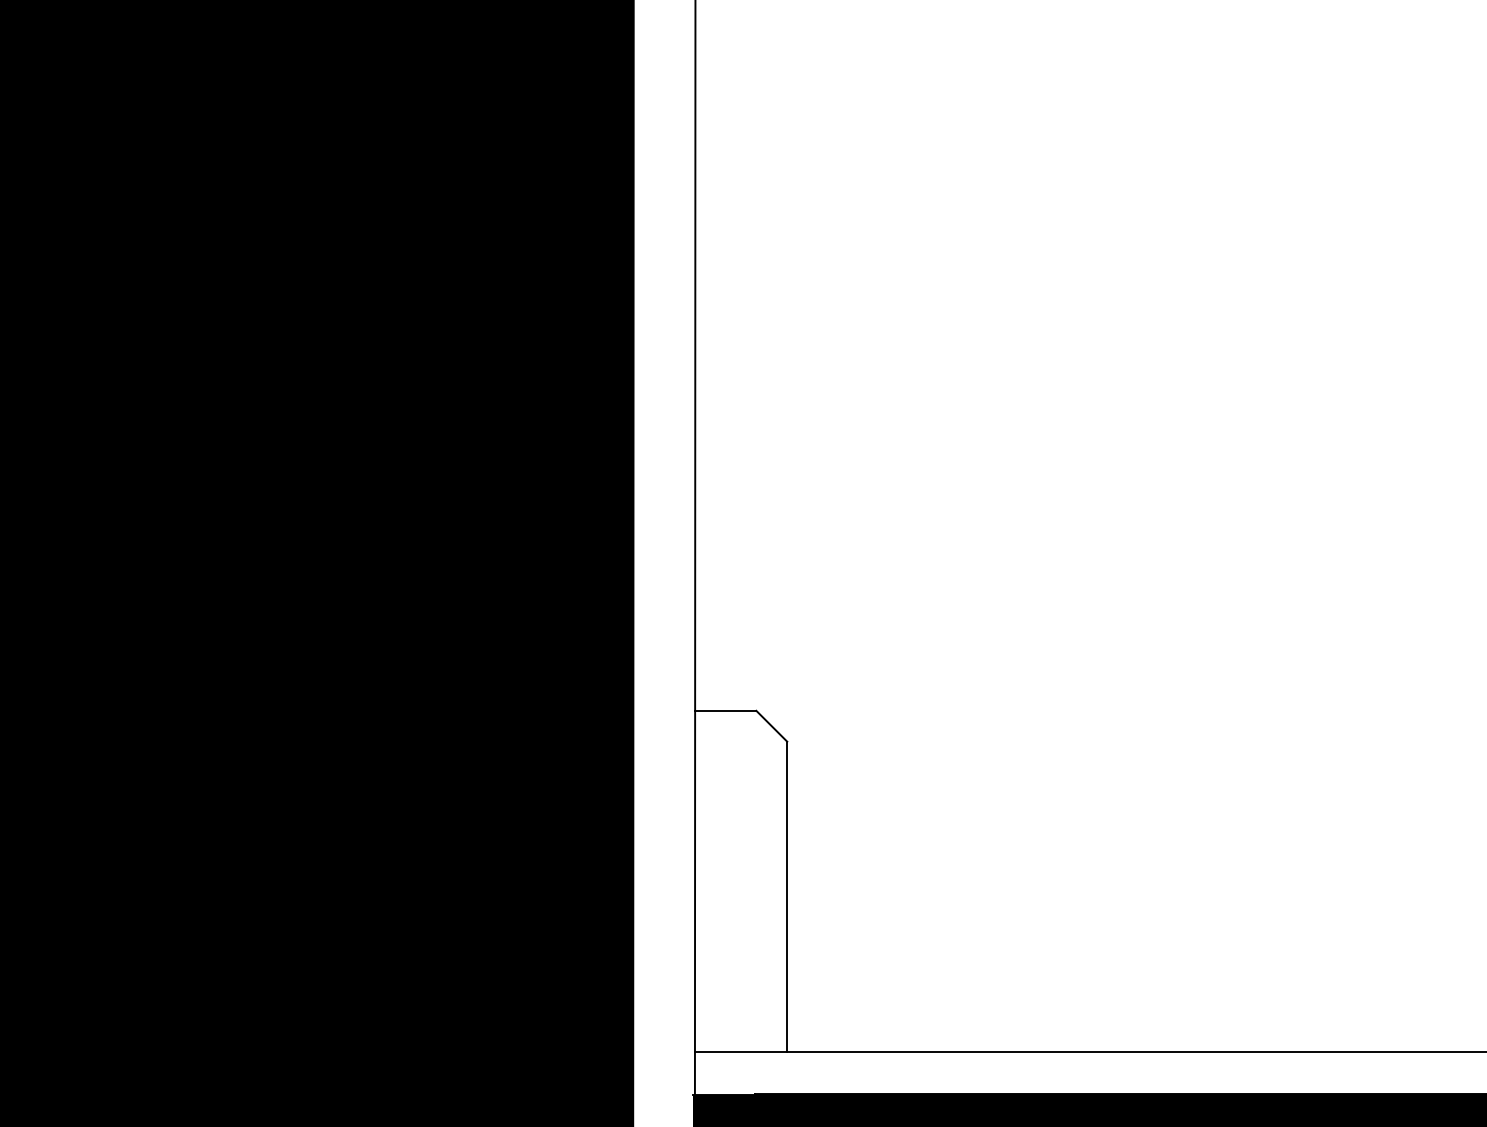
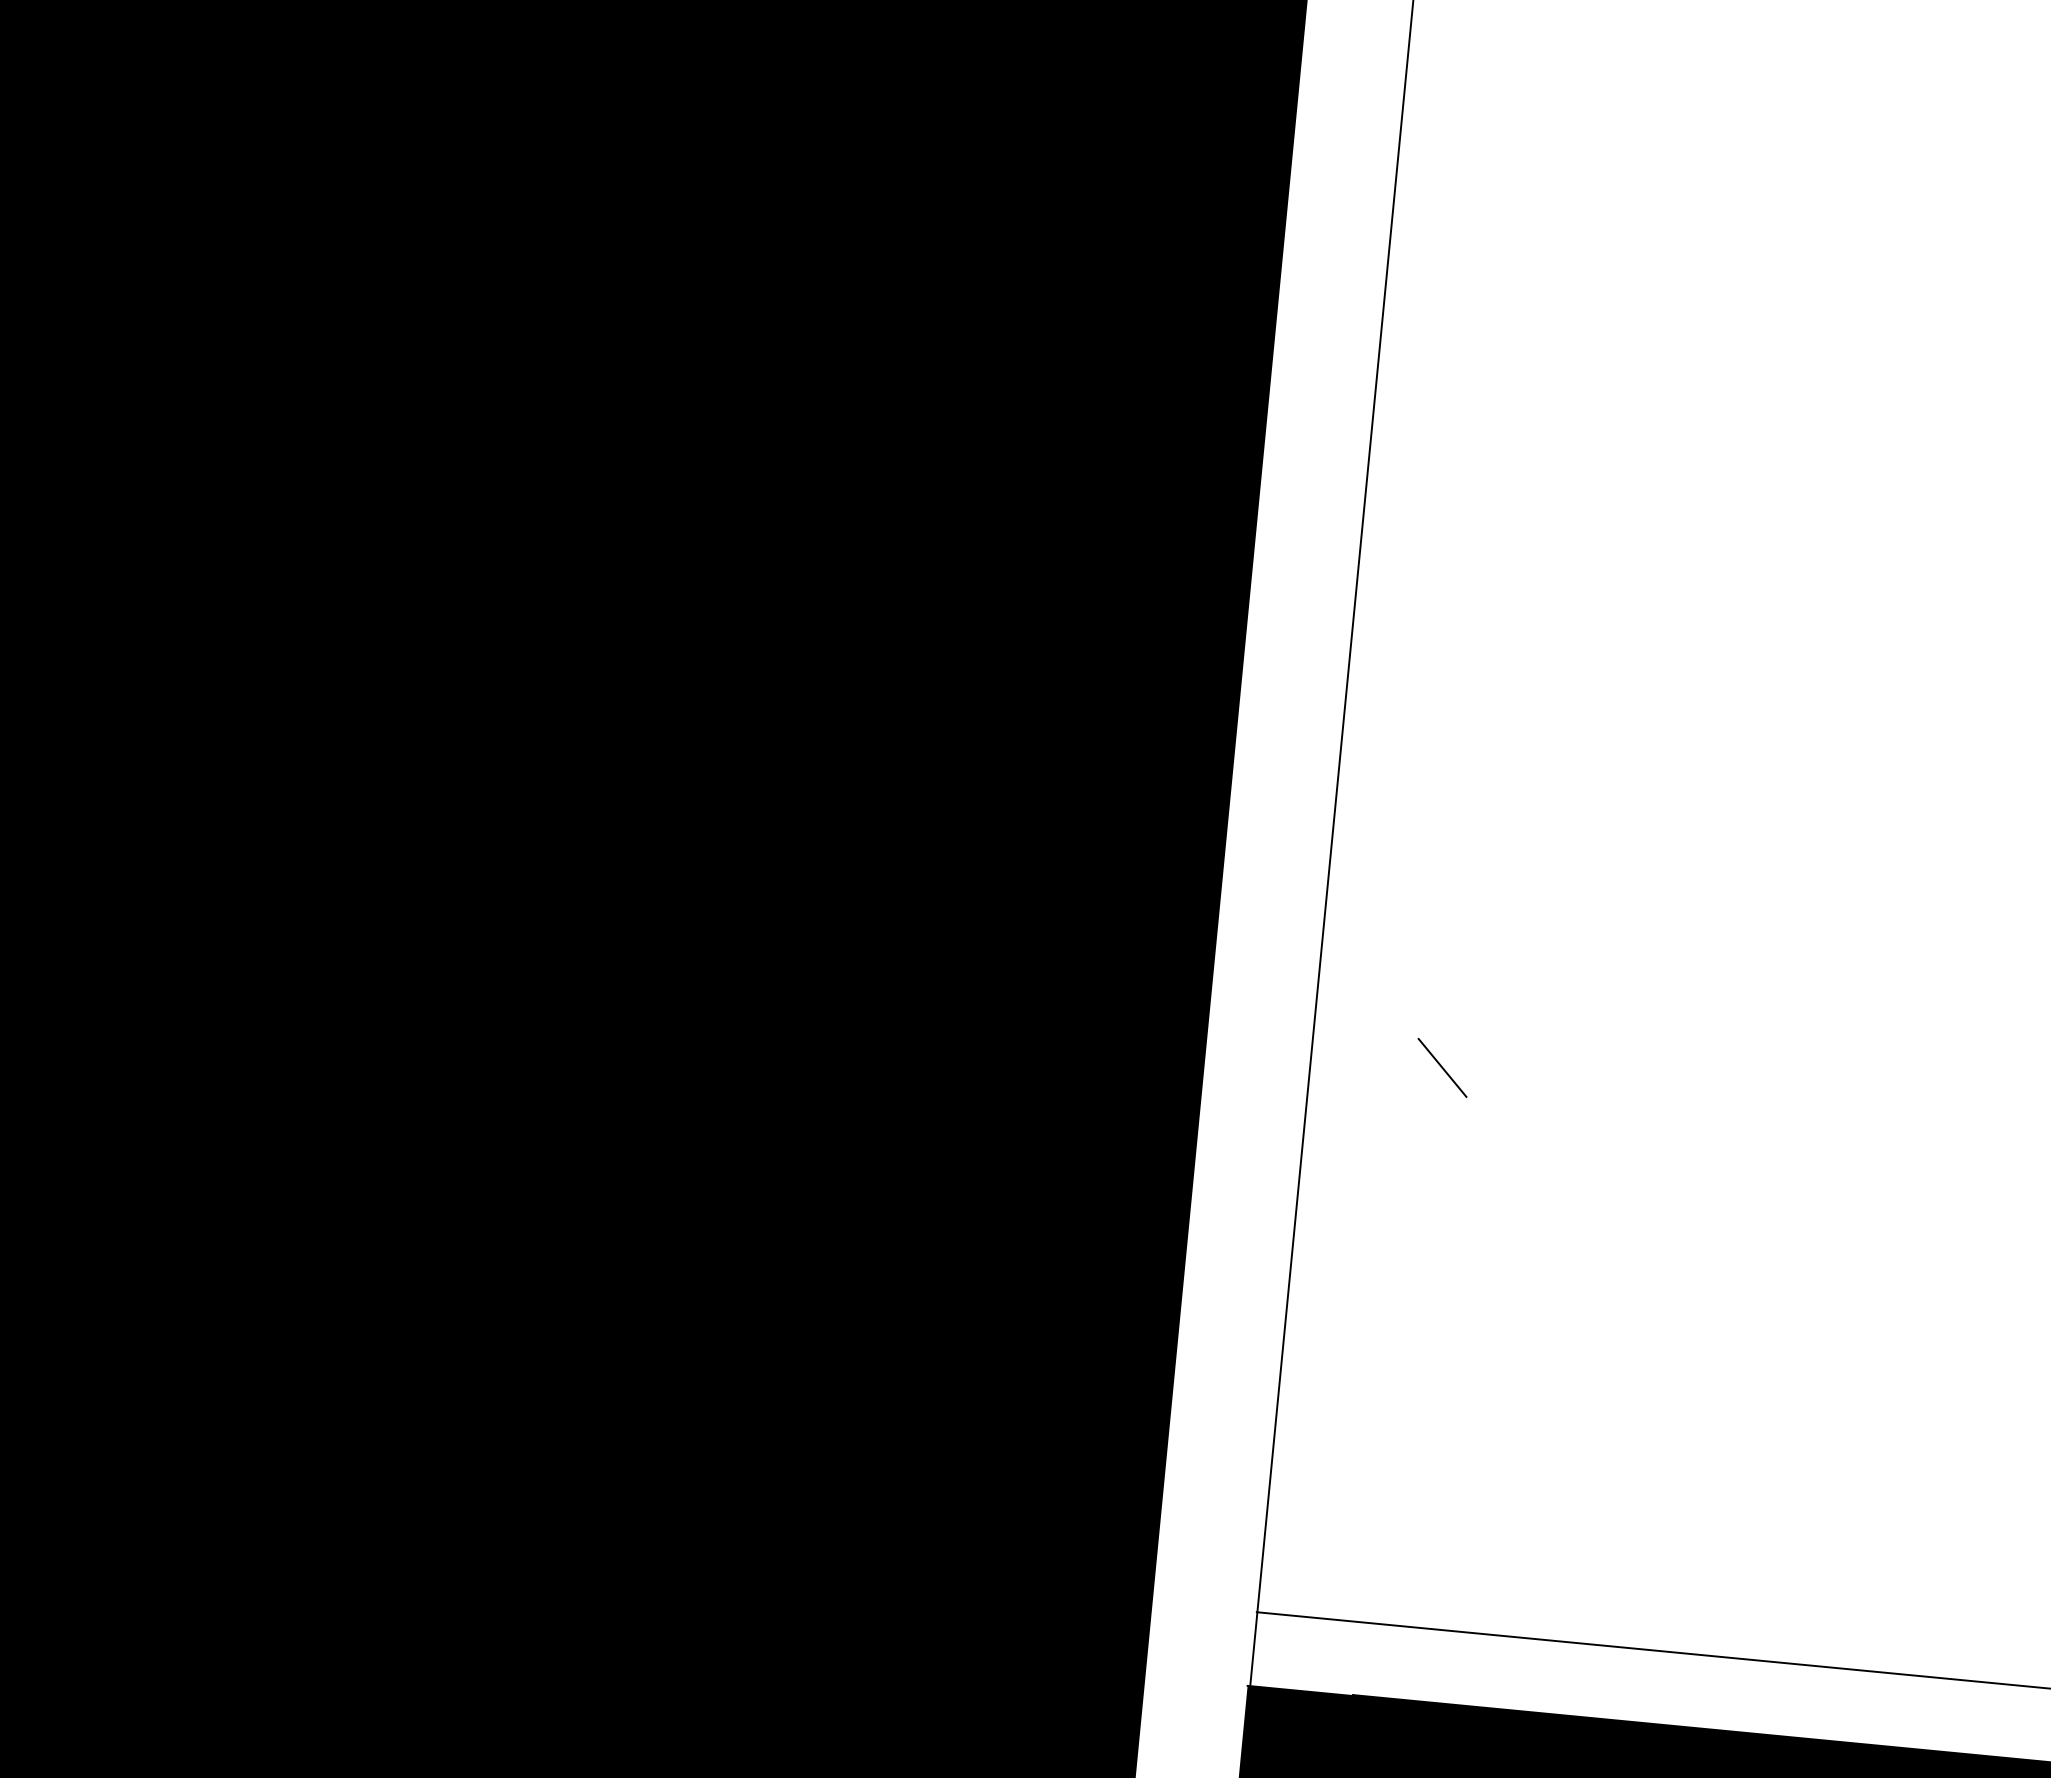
line: (725, 711) -> (1365, 1035), removed
line: (787, 896) -> (1441, 1361), removed

